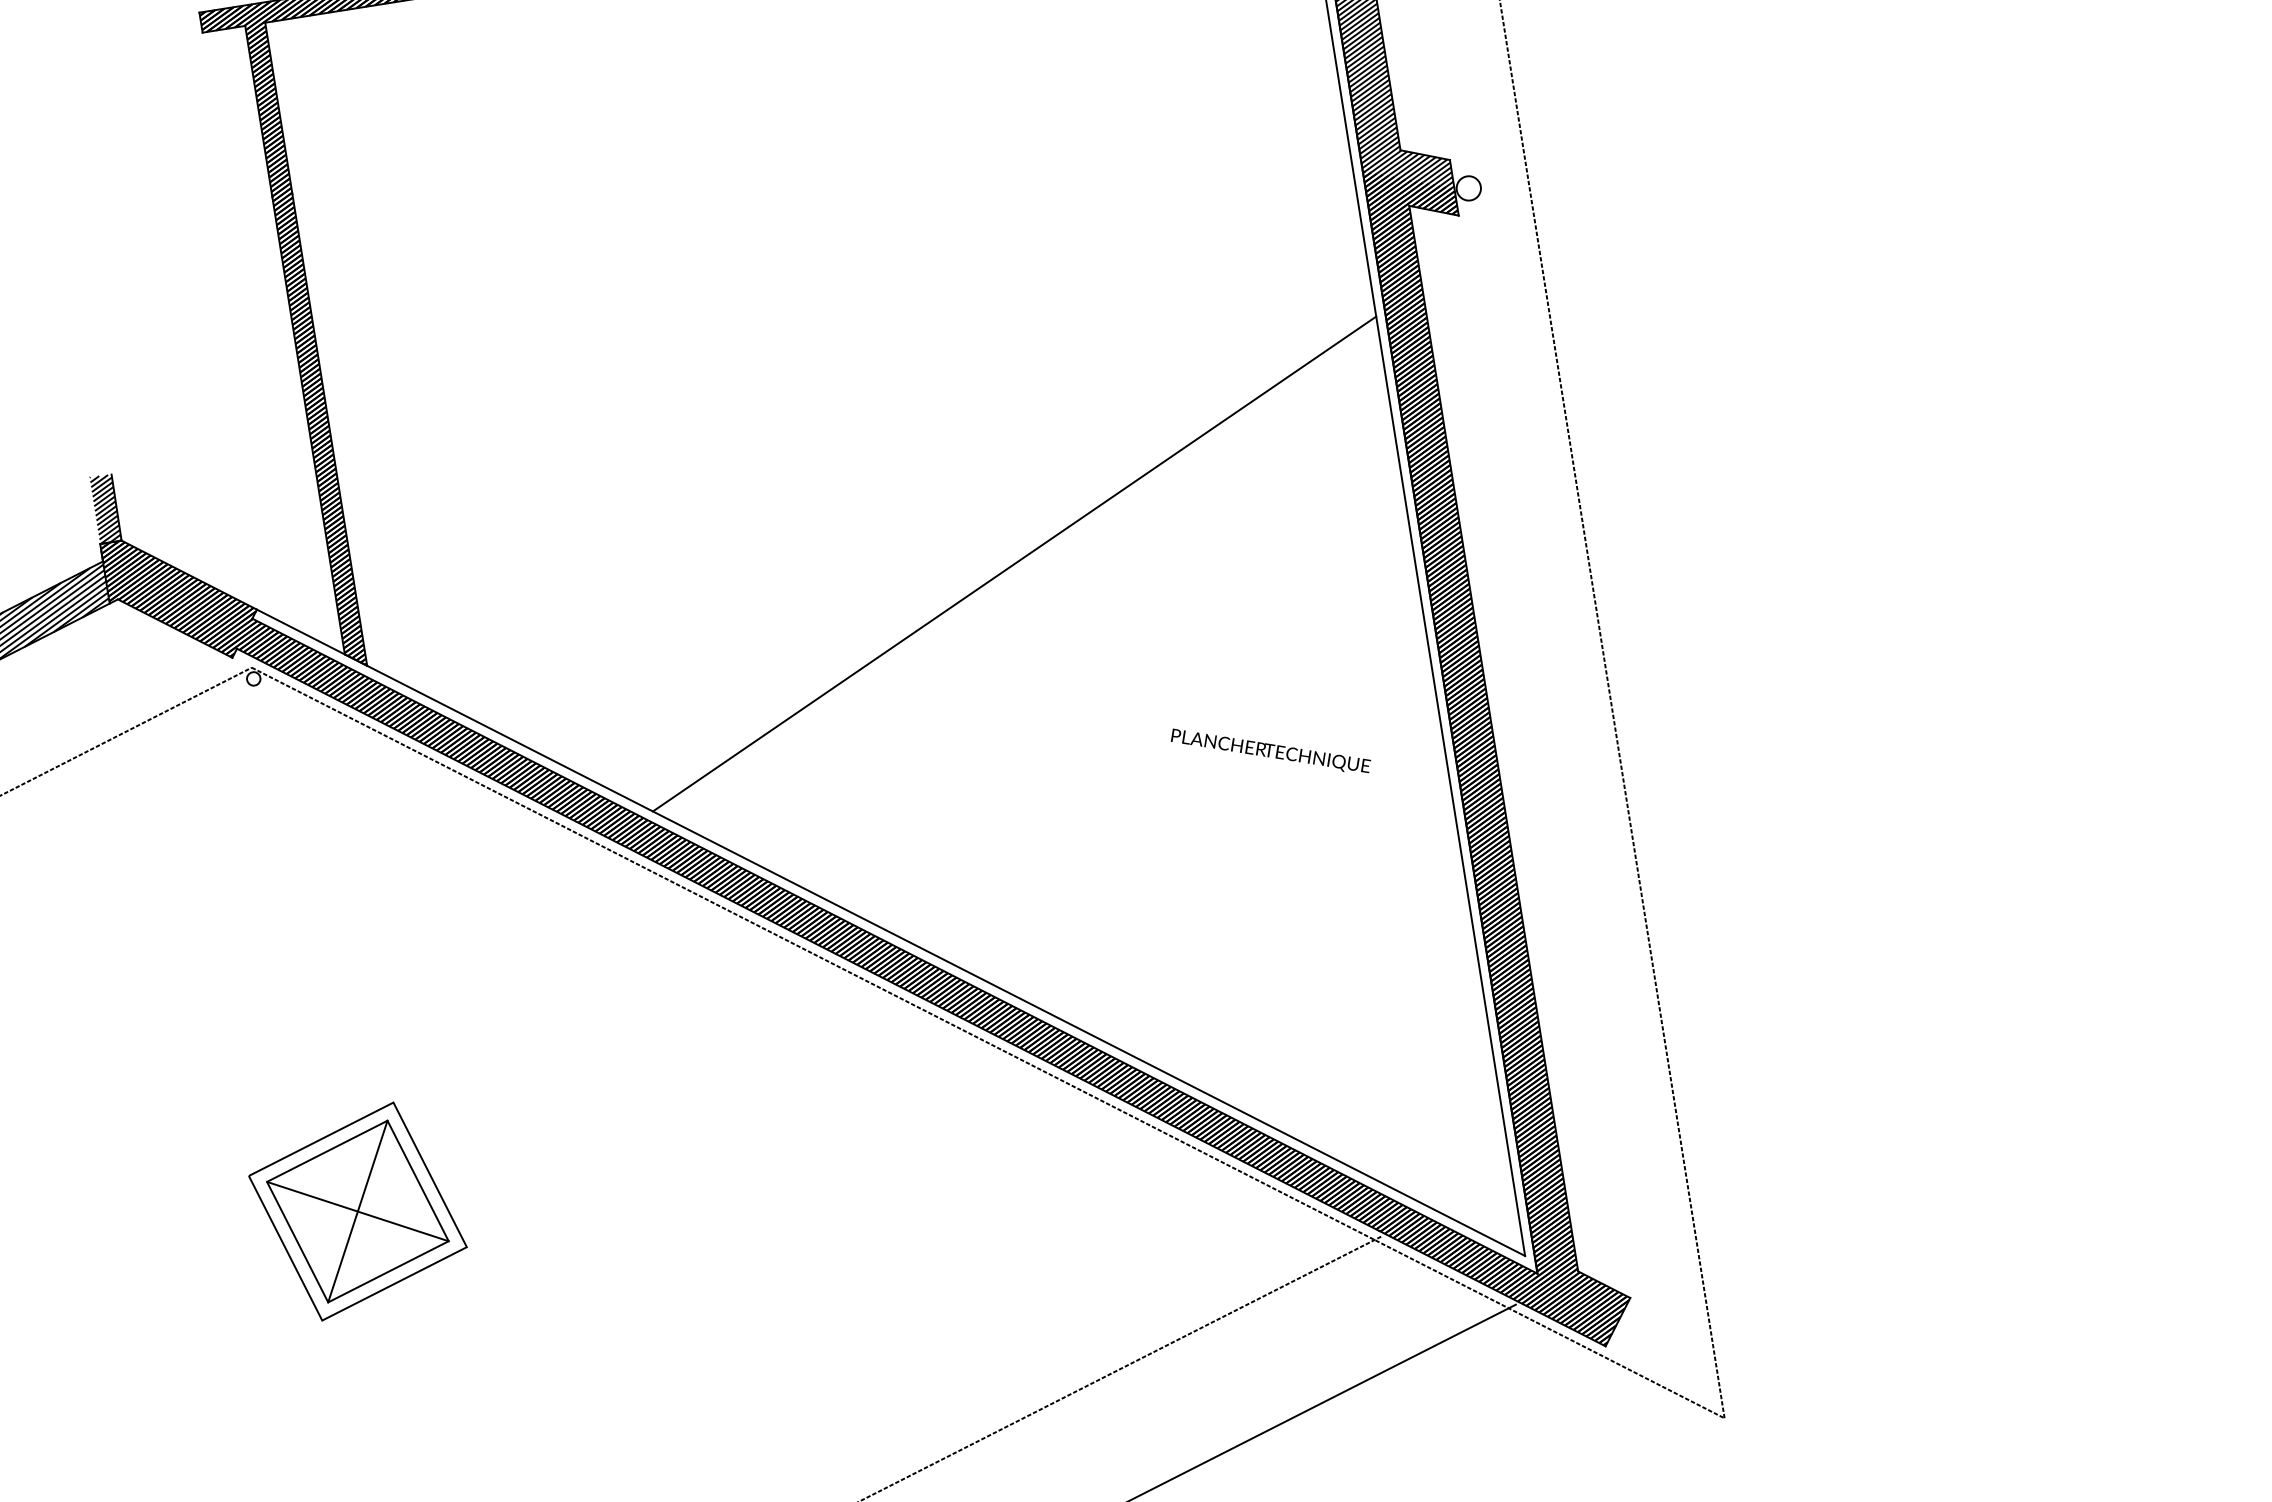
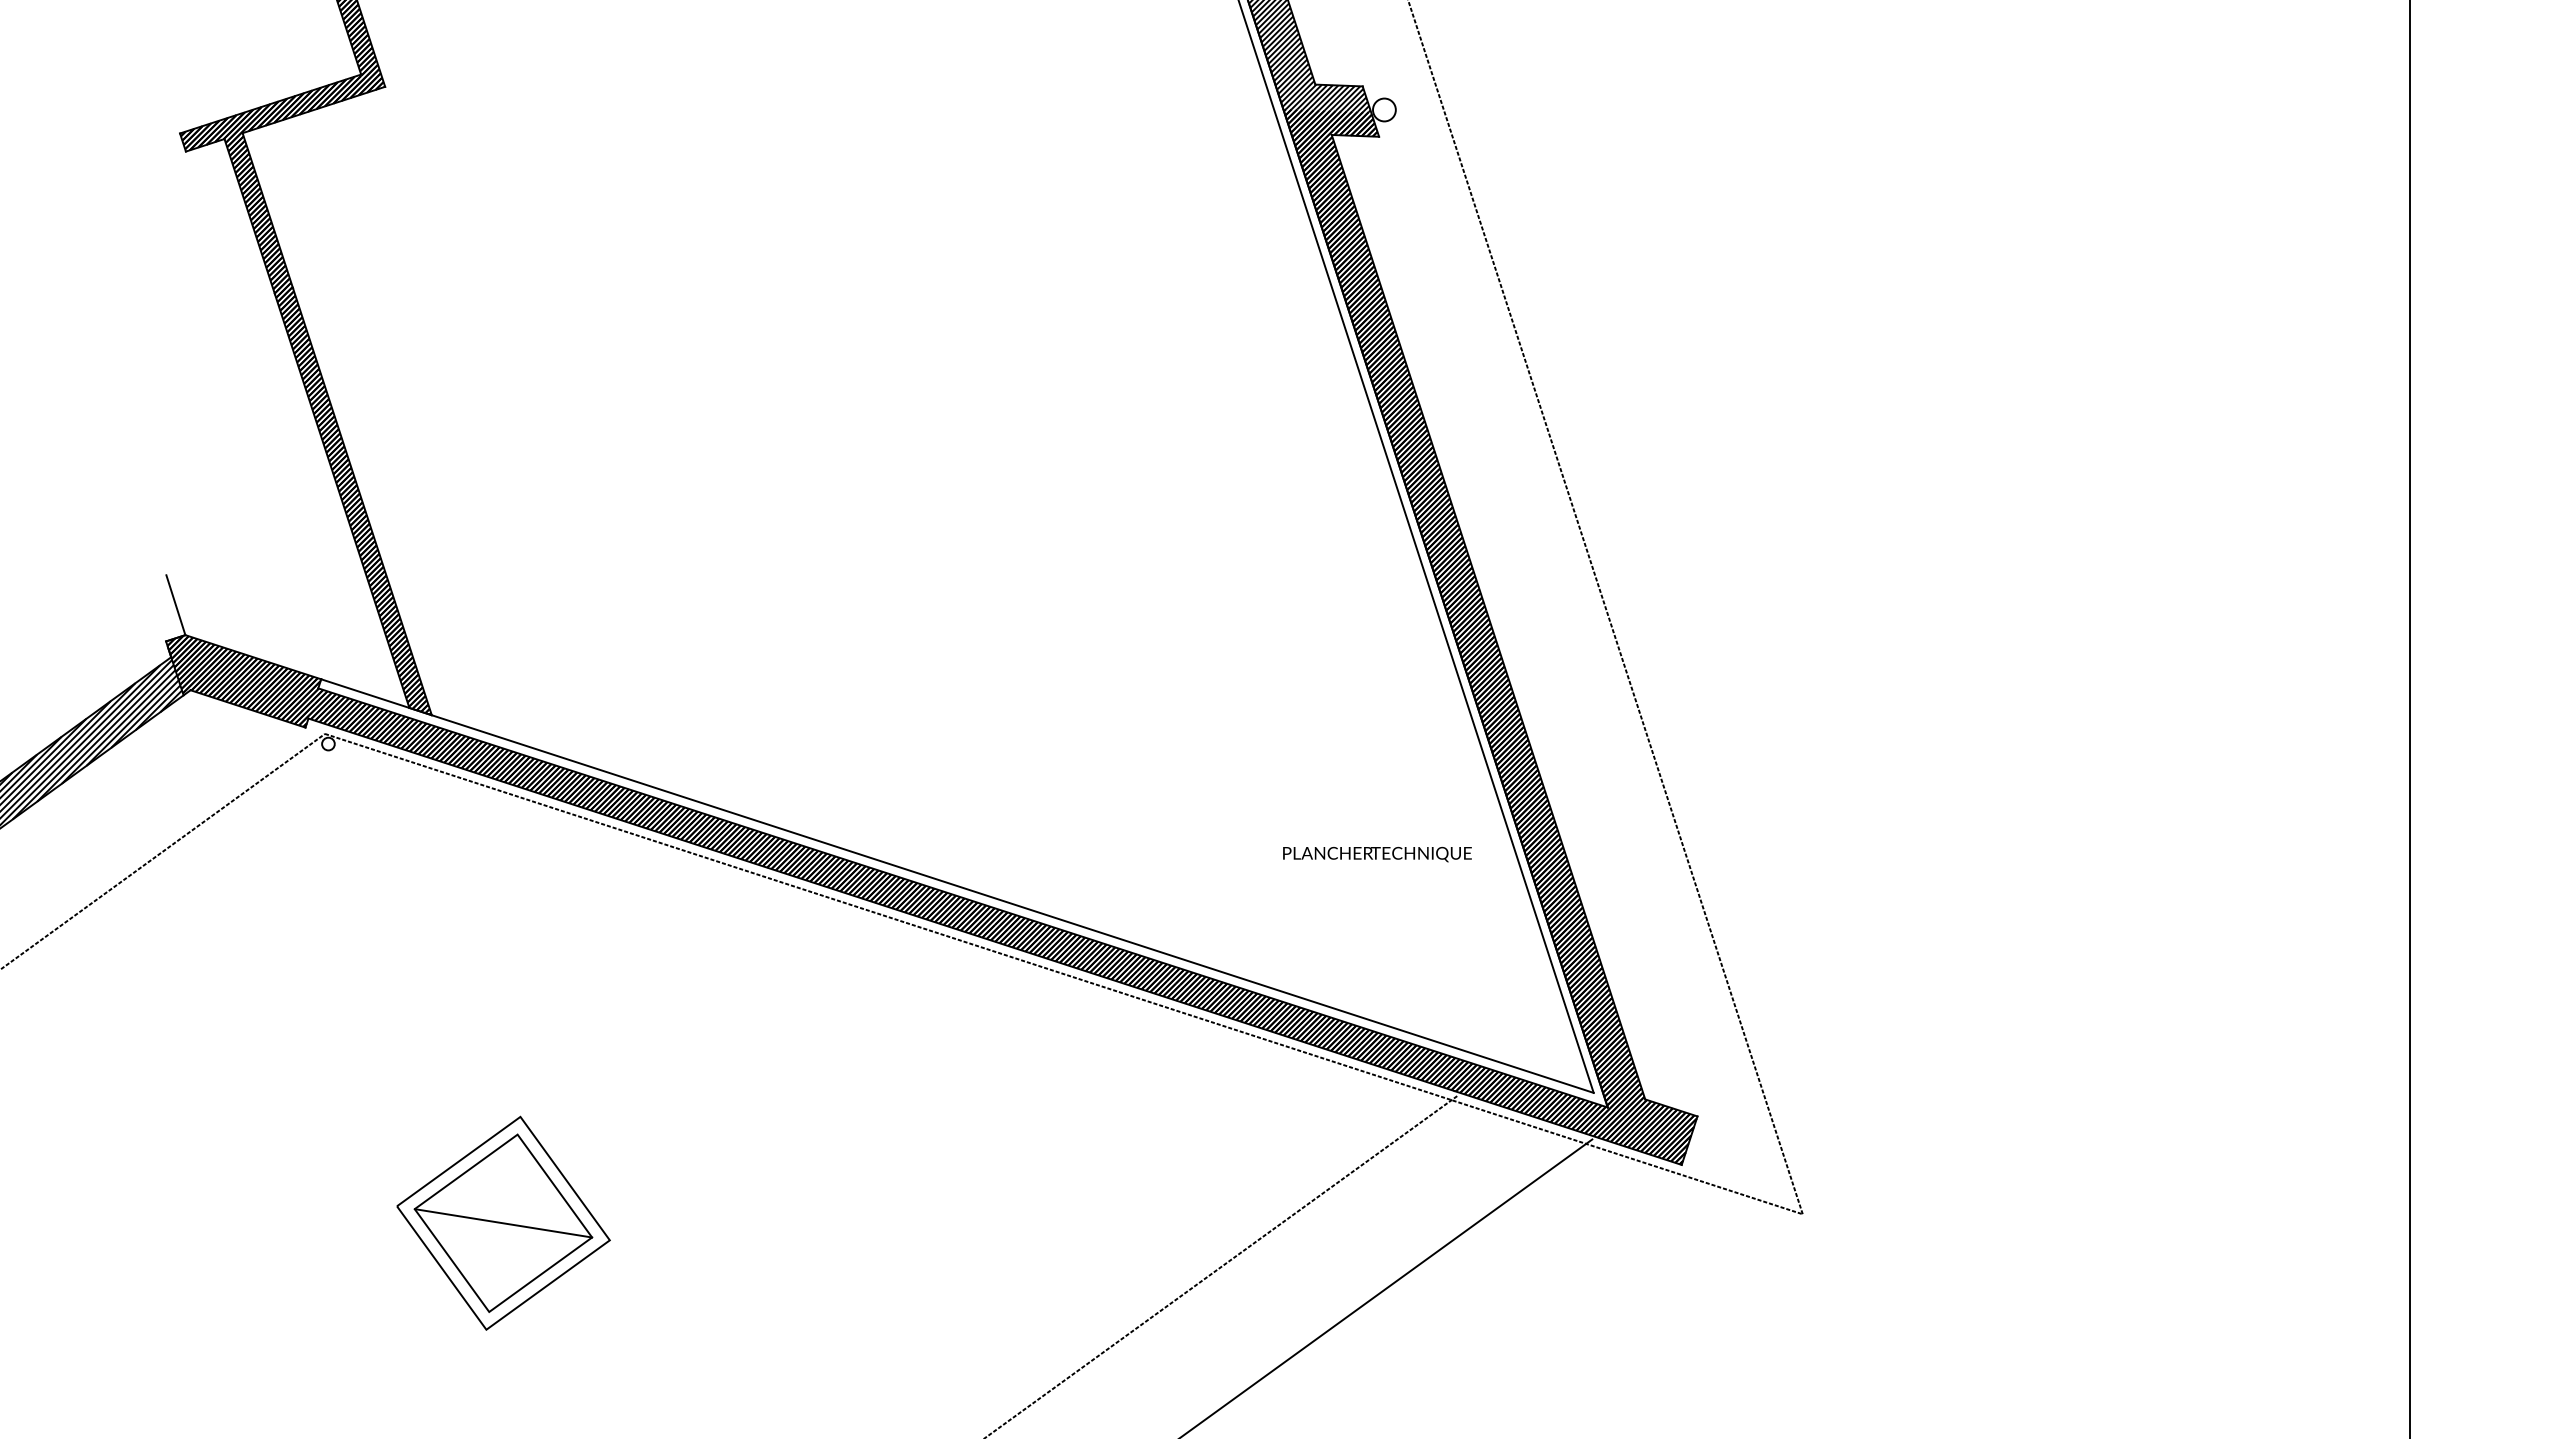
hatch: (105, 509) -> (165, 608), removed
line: (1014, 563) -> (1017, 525), removed
text: (1270, 752) -> (1377, 854), moved
line: (357, 1211) -> (503, 1223), removed

